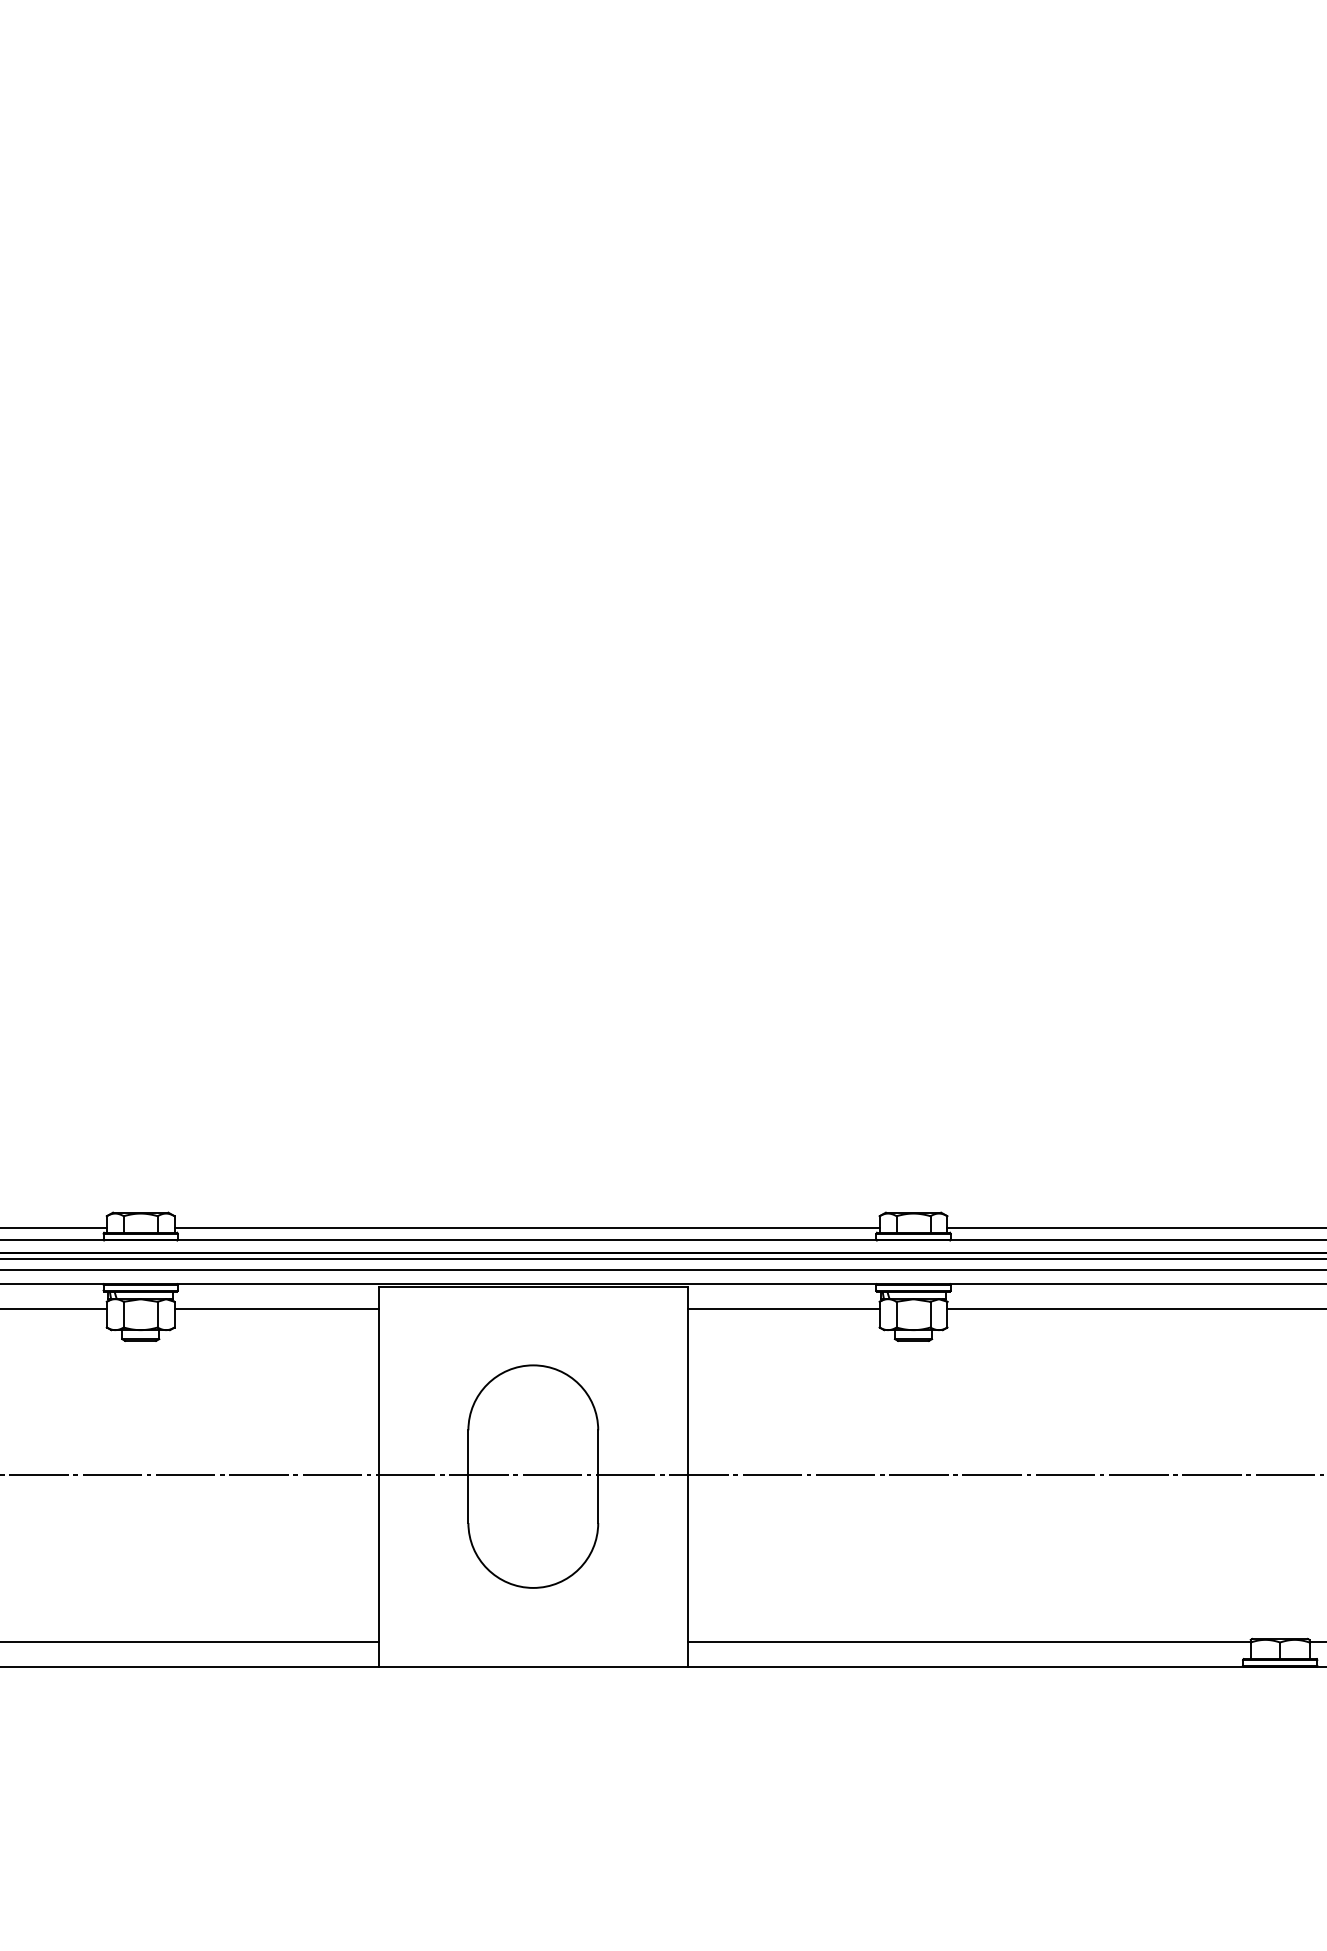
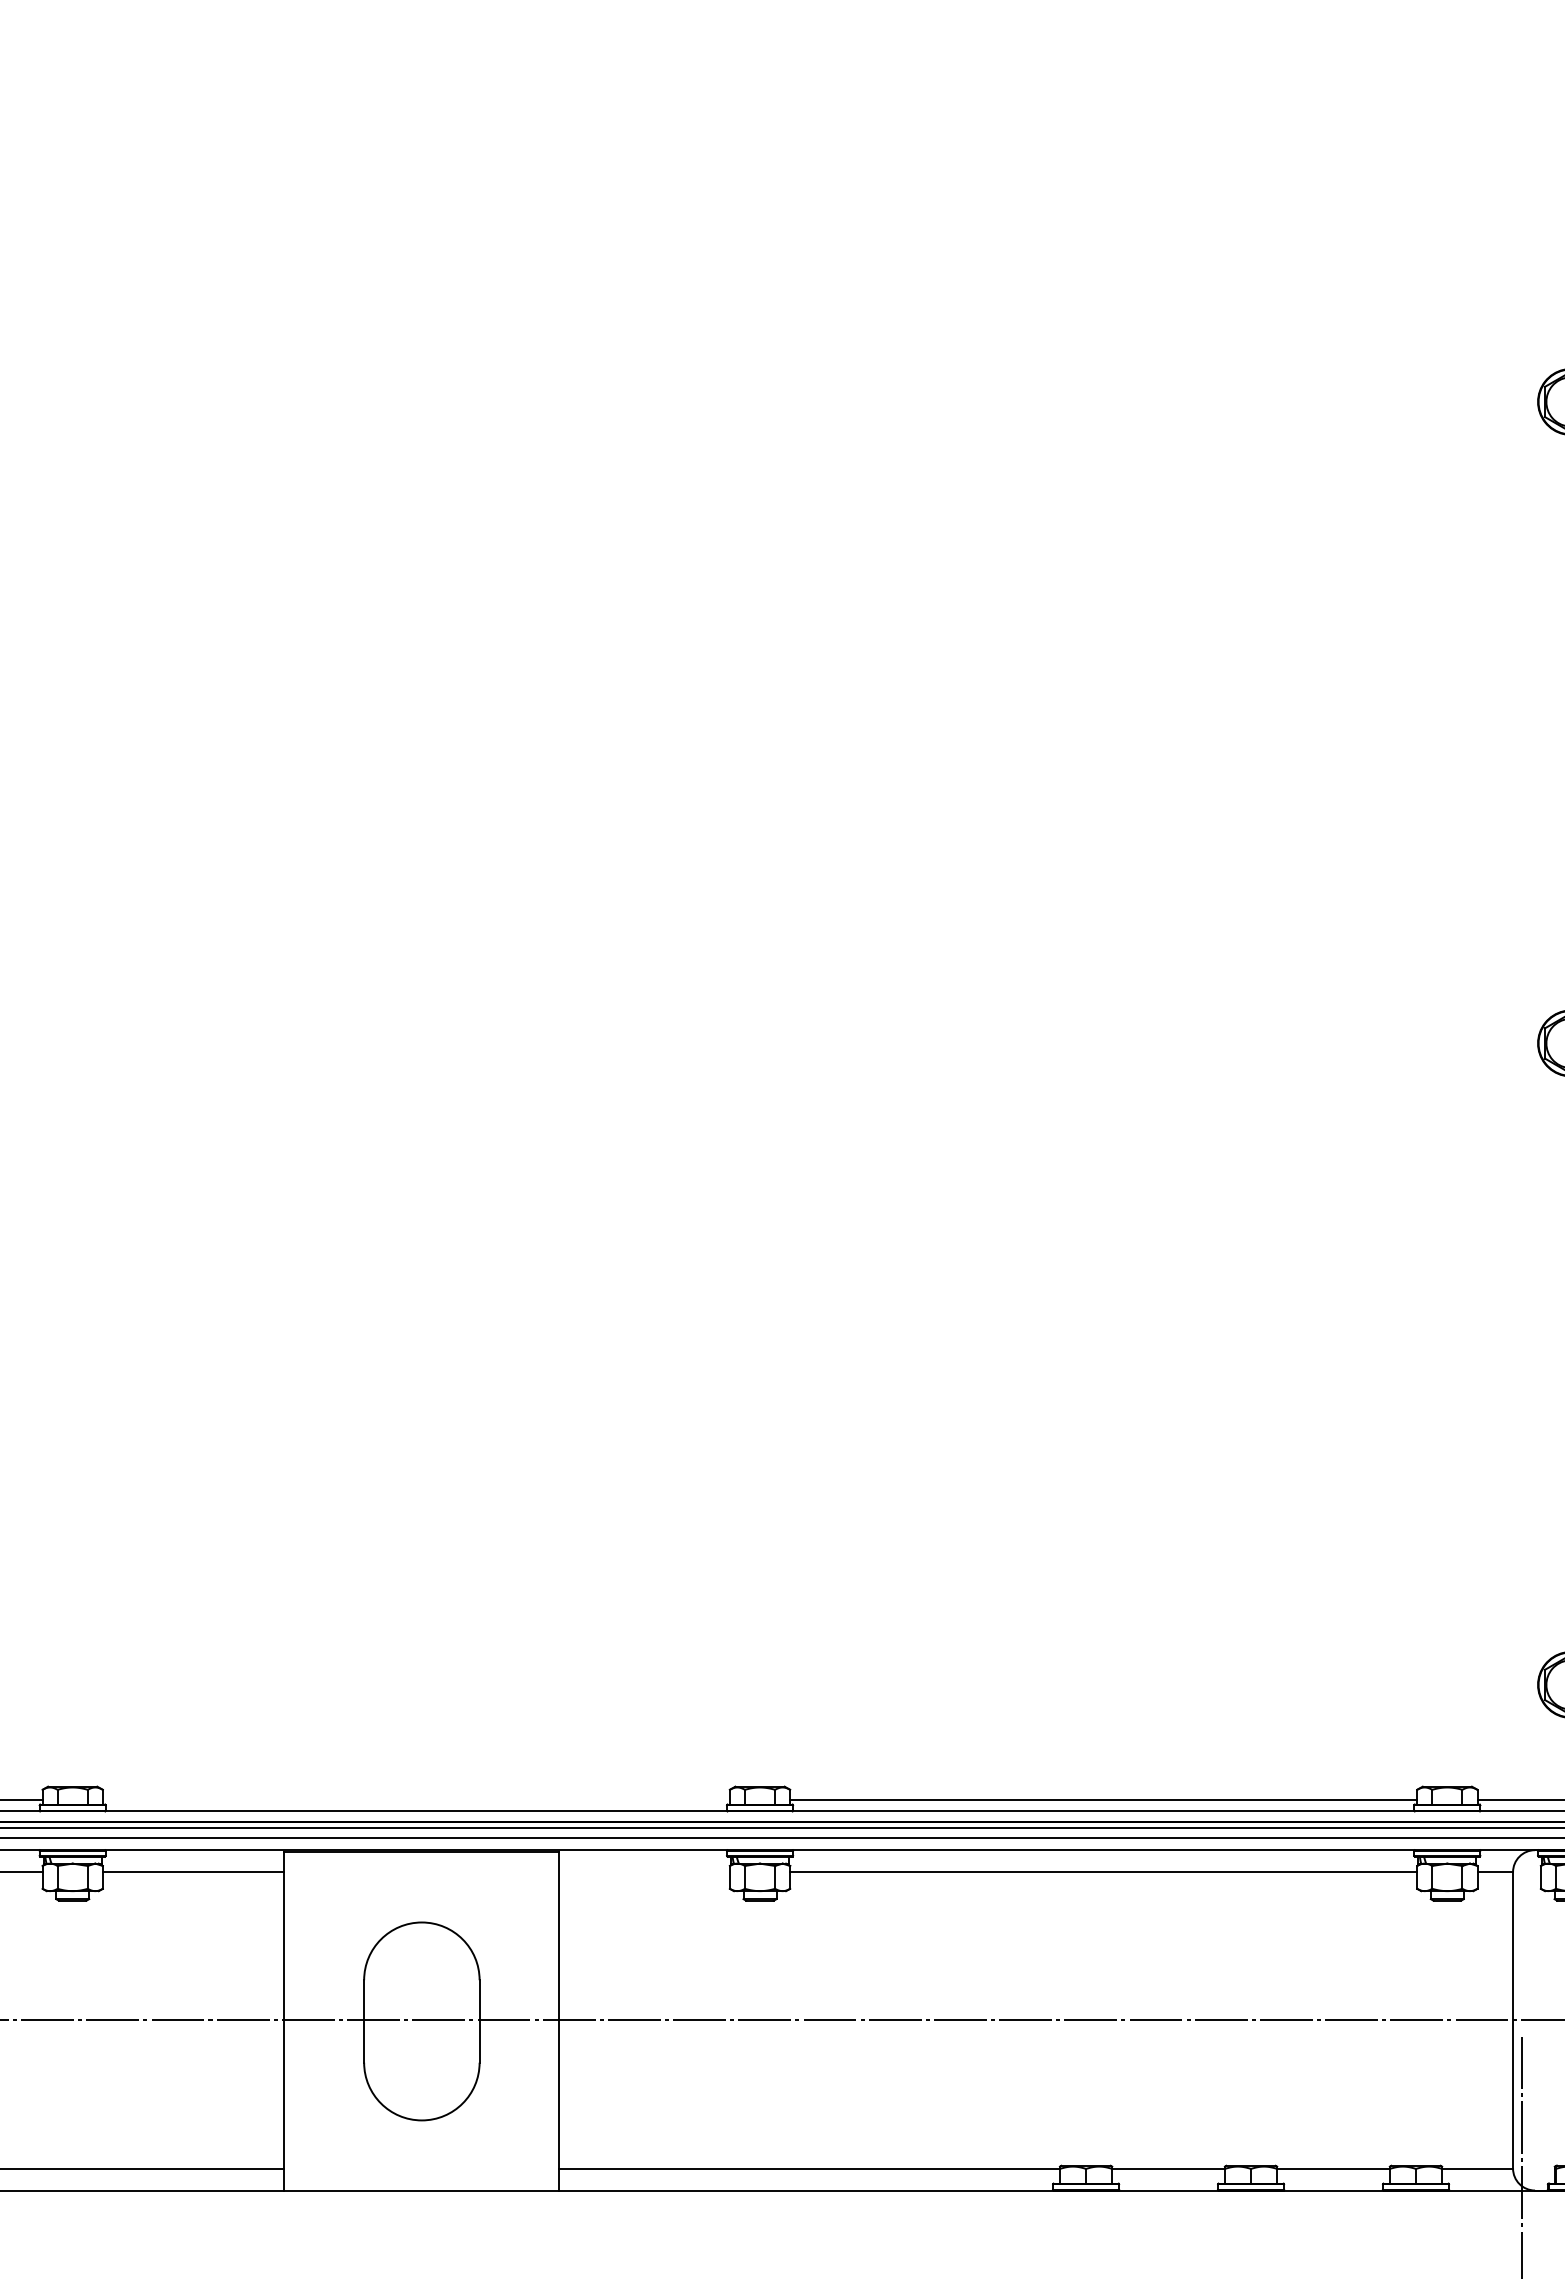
line: (526, 1228) -> (415, 1800), removed
line: (783, 1309) -> (644, 1872), removed

